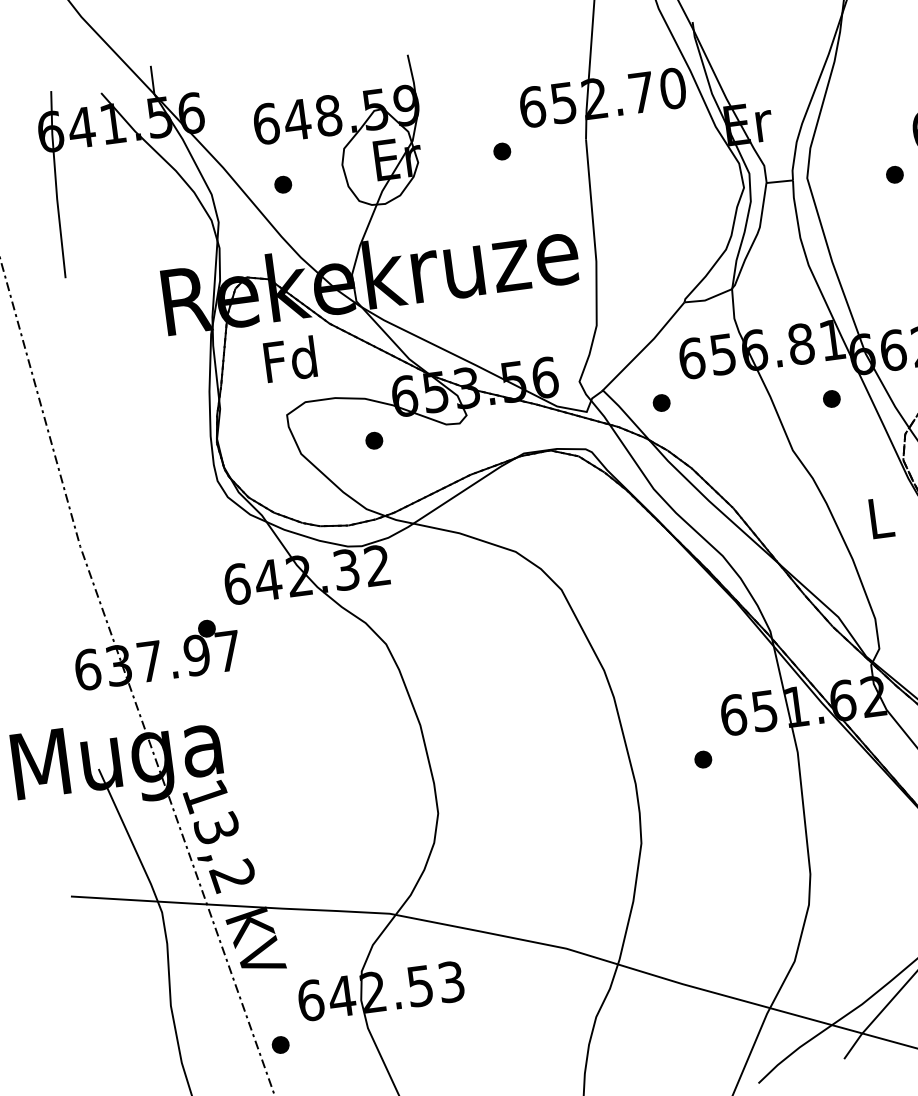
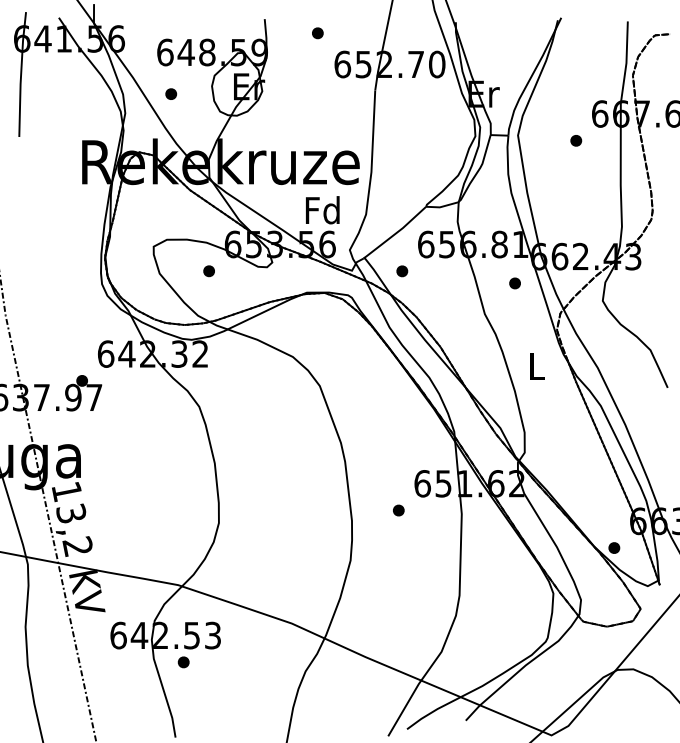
part: (501, 151) -> (317, 33), moved
text: (290, 359) -> (322, 210), moved
part: (280, 1045) -> (183, 662), moved

